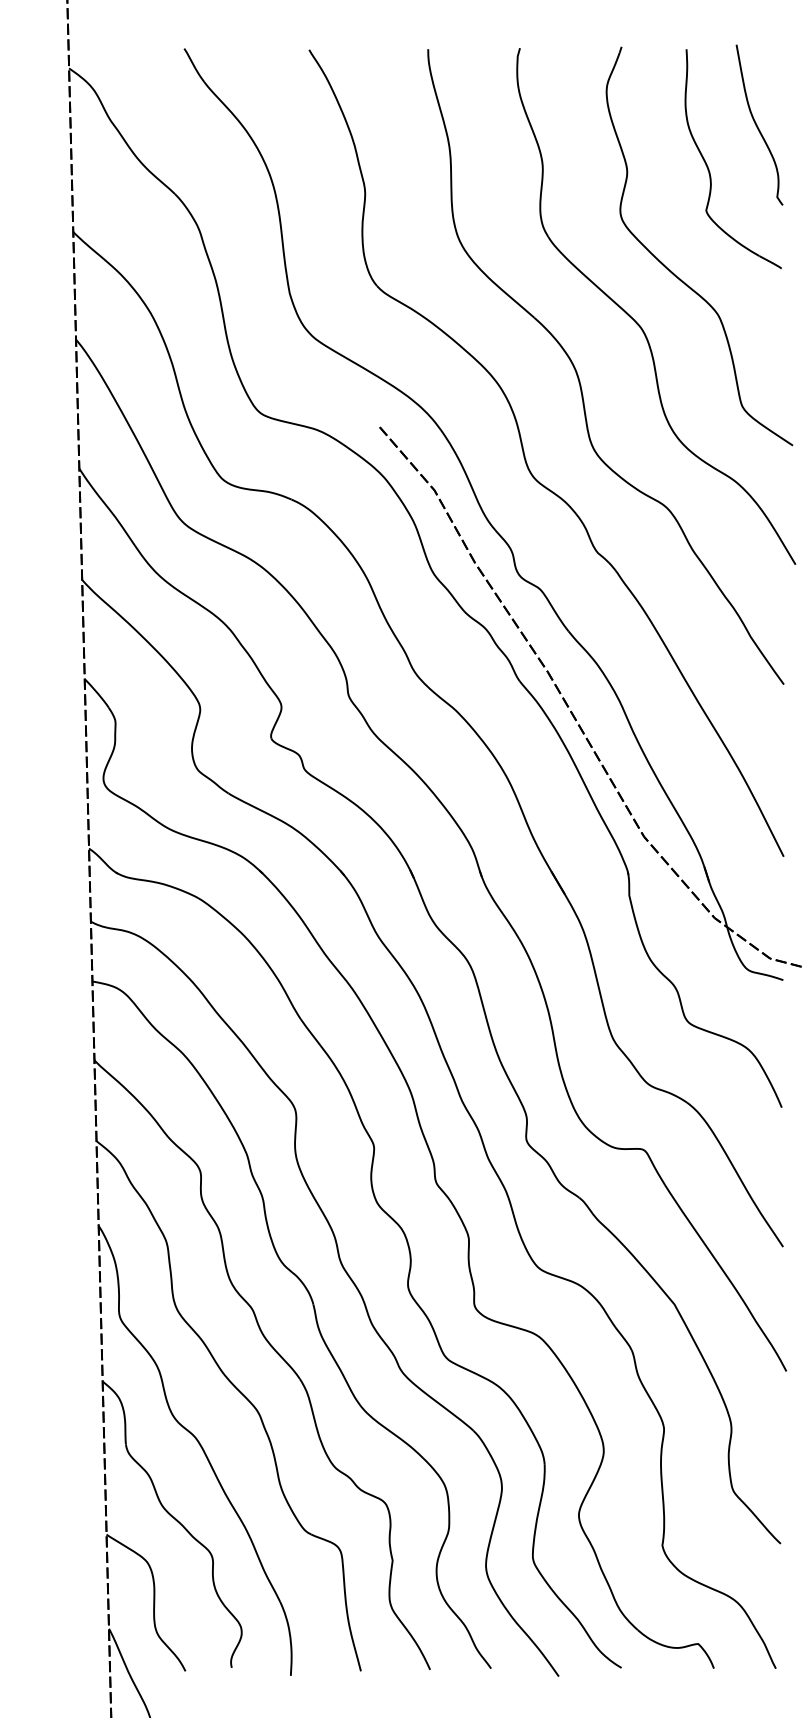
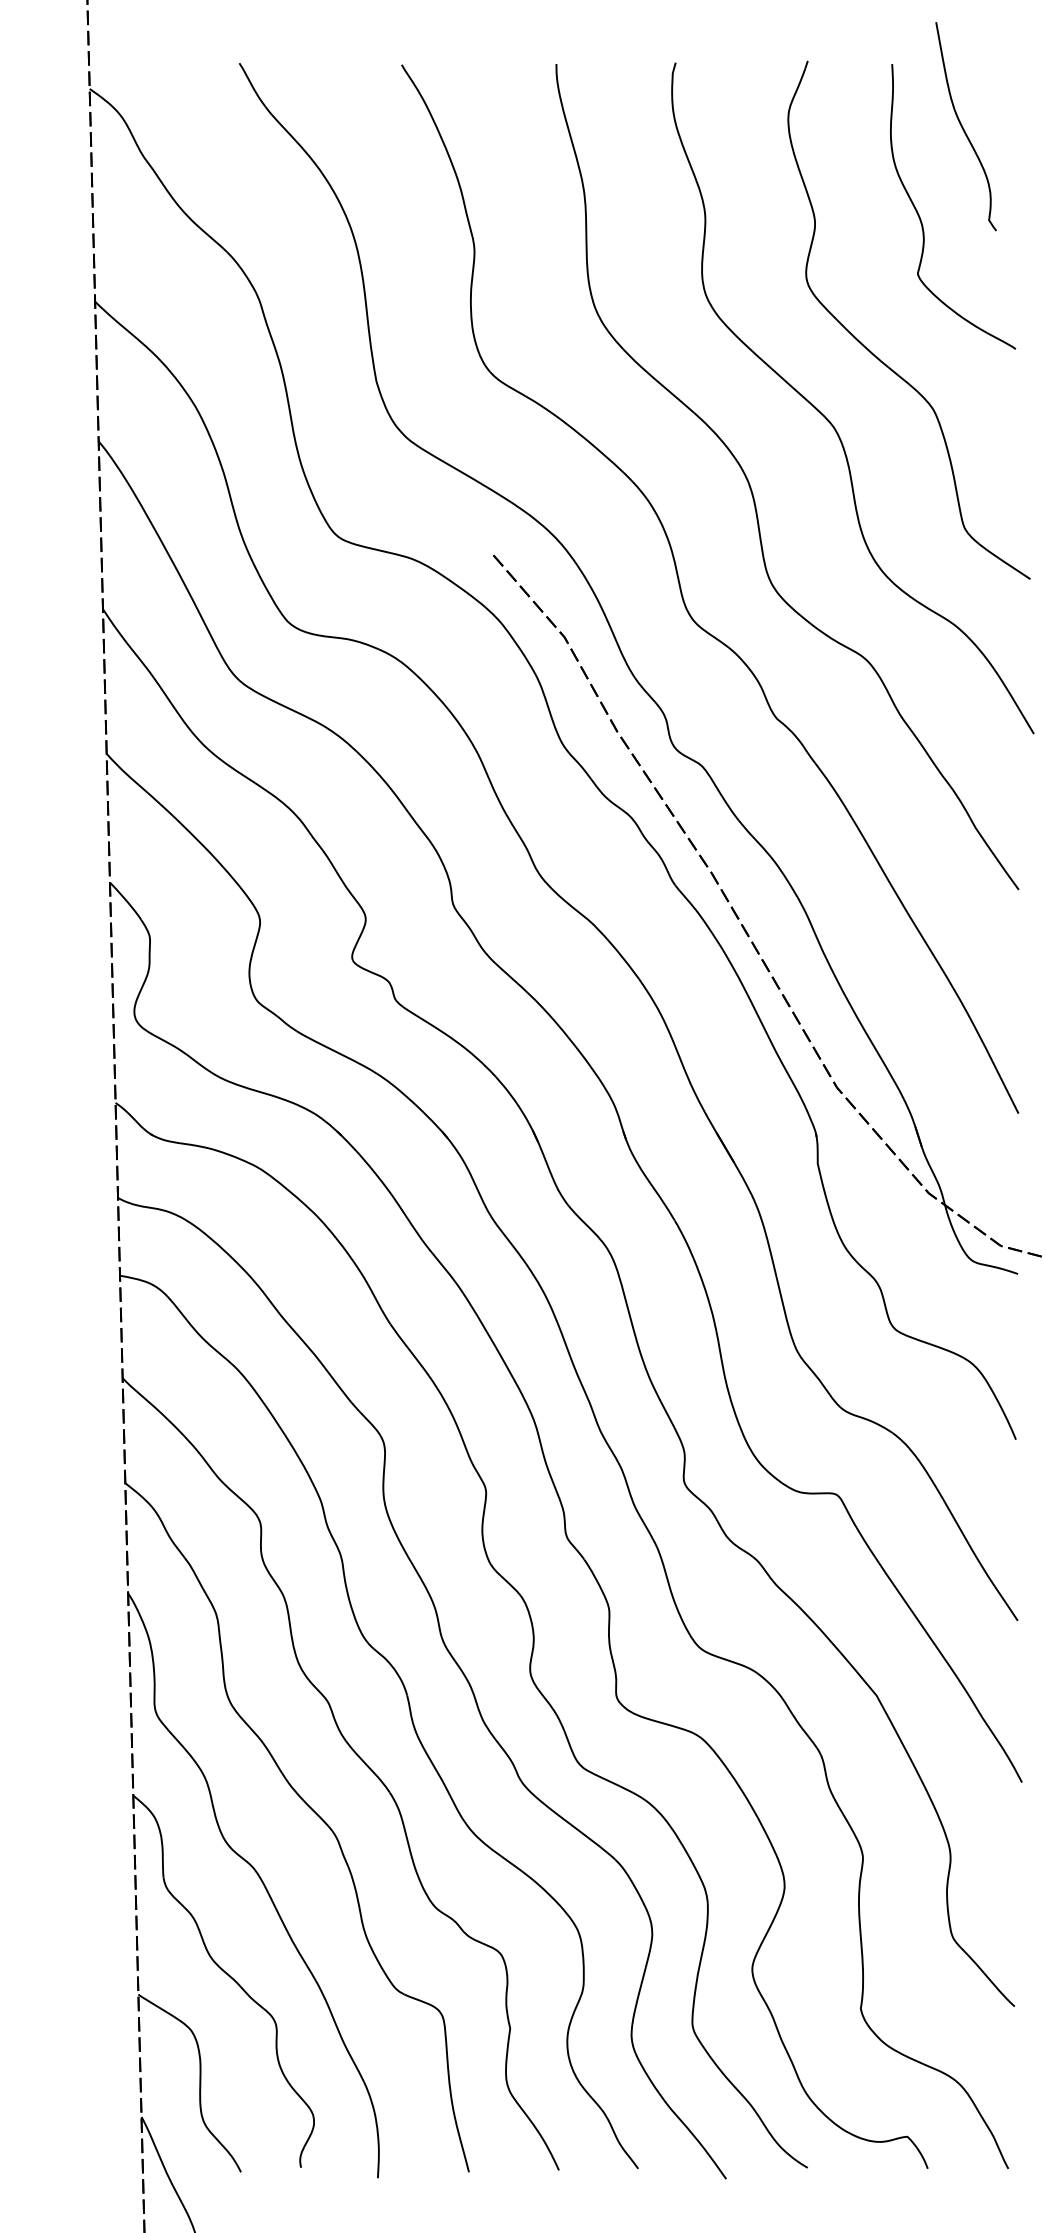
curve: (757, 125) -> (963, 127), moved

